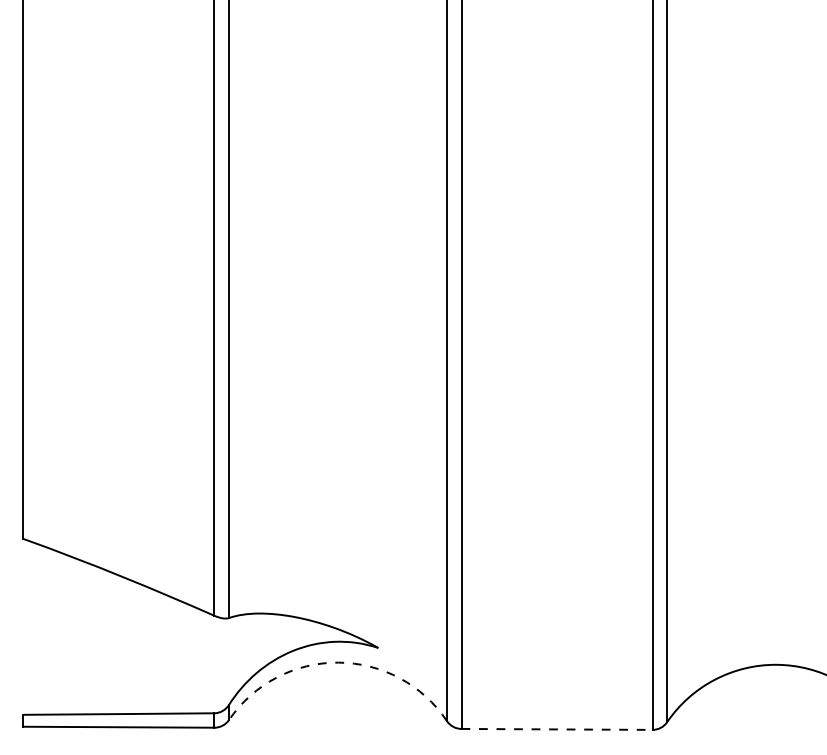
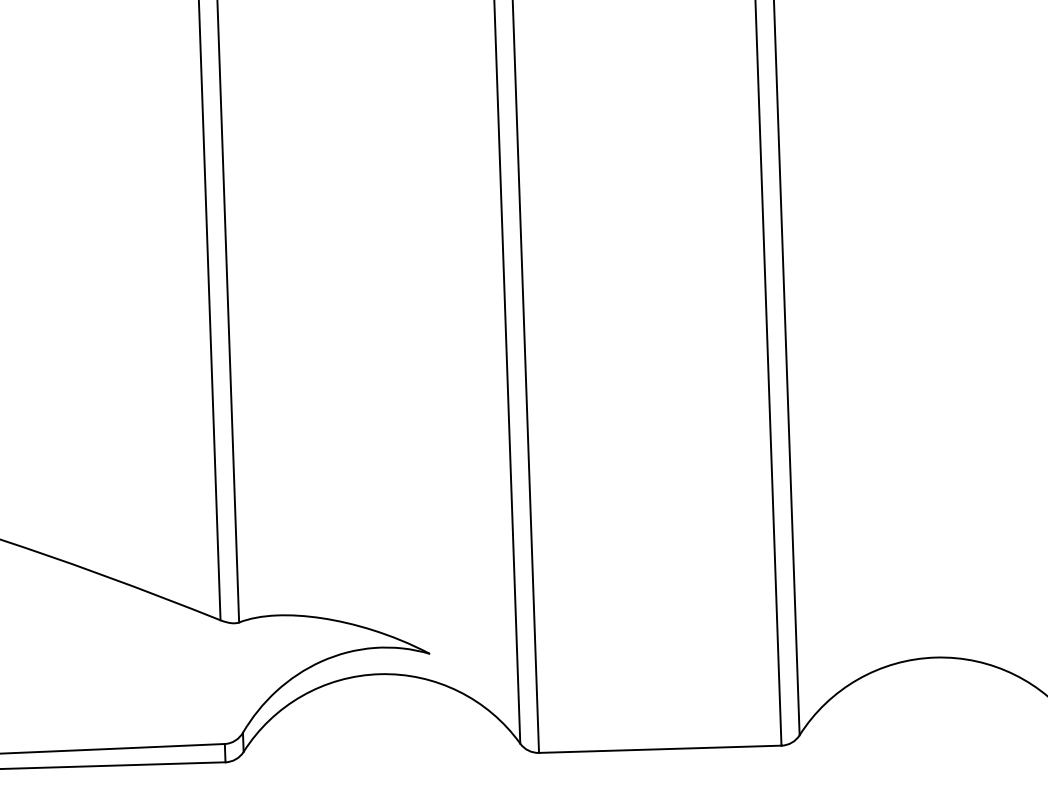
arc: (338, 662) -> (380, 674), dashed -> solid
line: (557, 729) -> (660, 749), dashed -> solid

